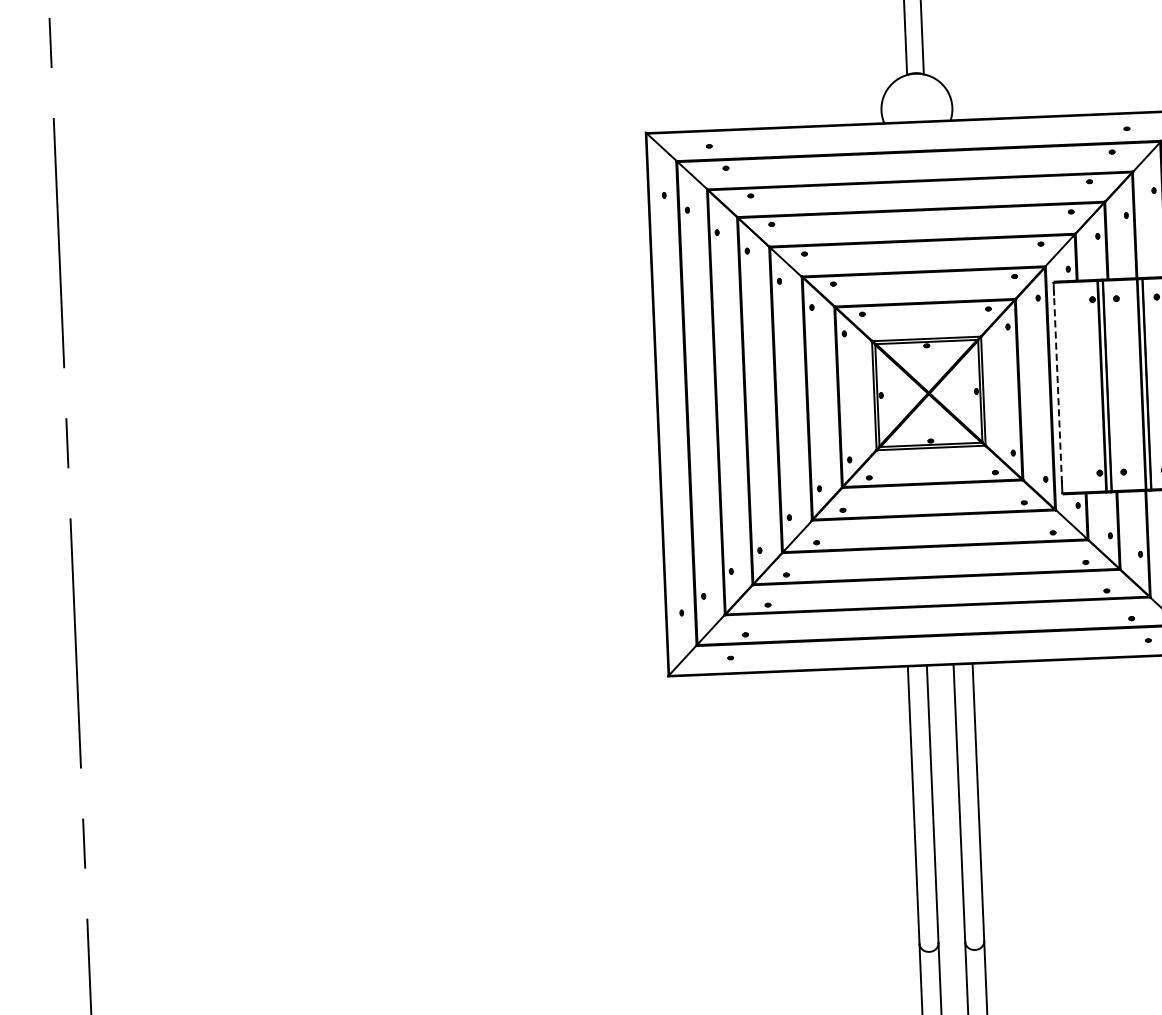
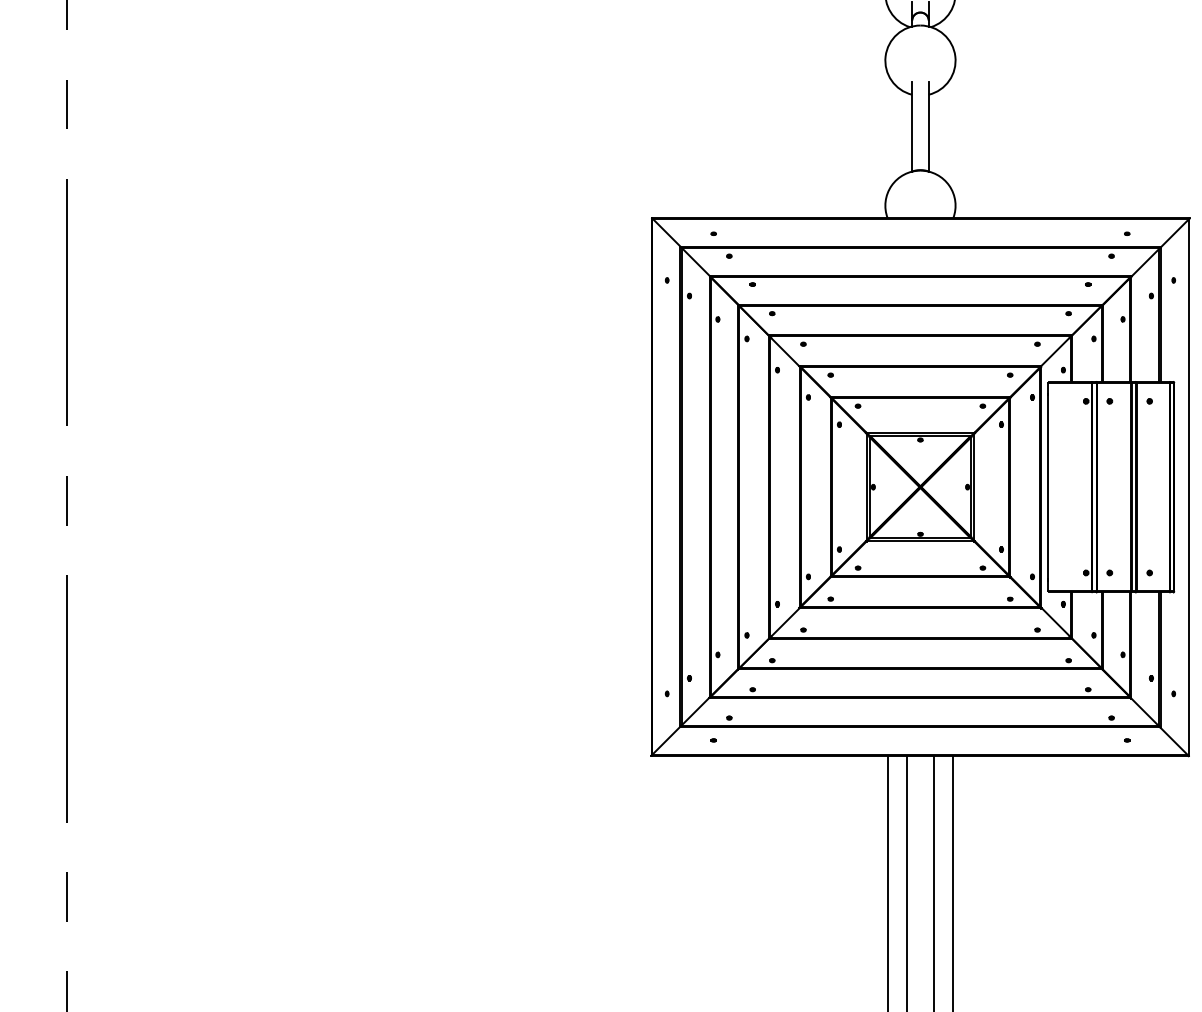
line: (1058, 388) -> (1048, 487), dashed -> solid

